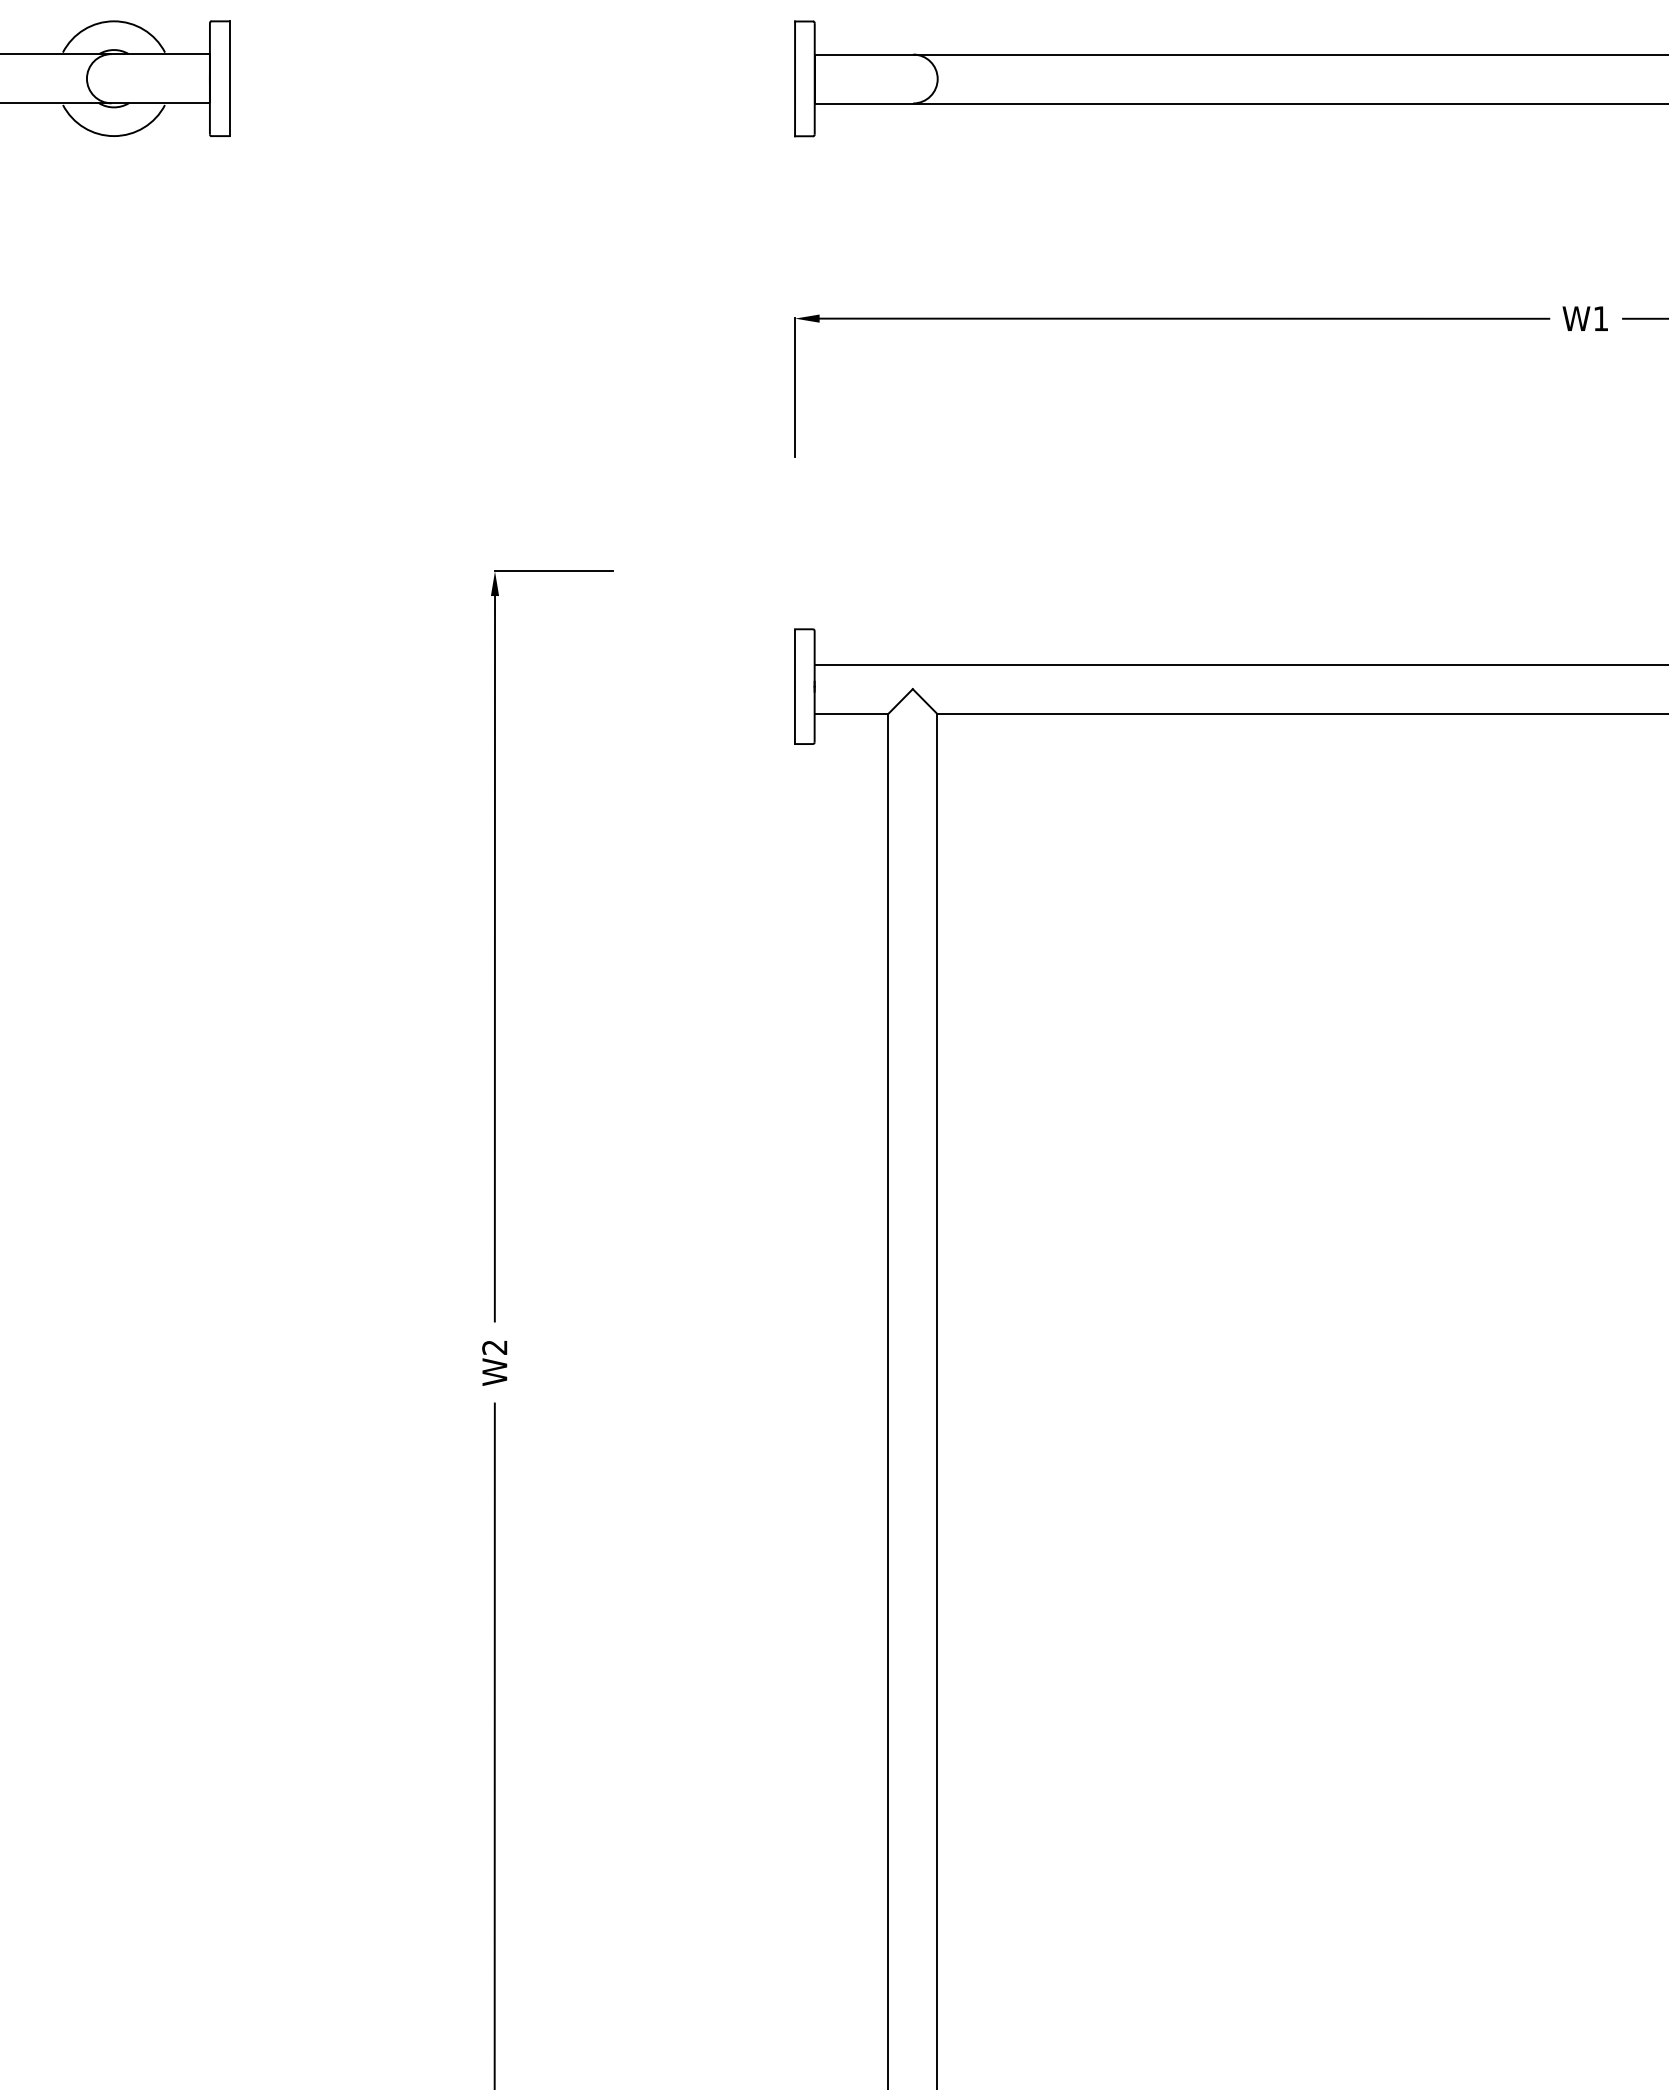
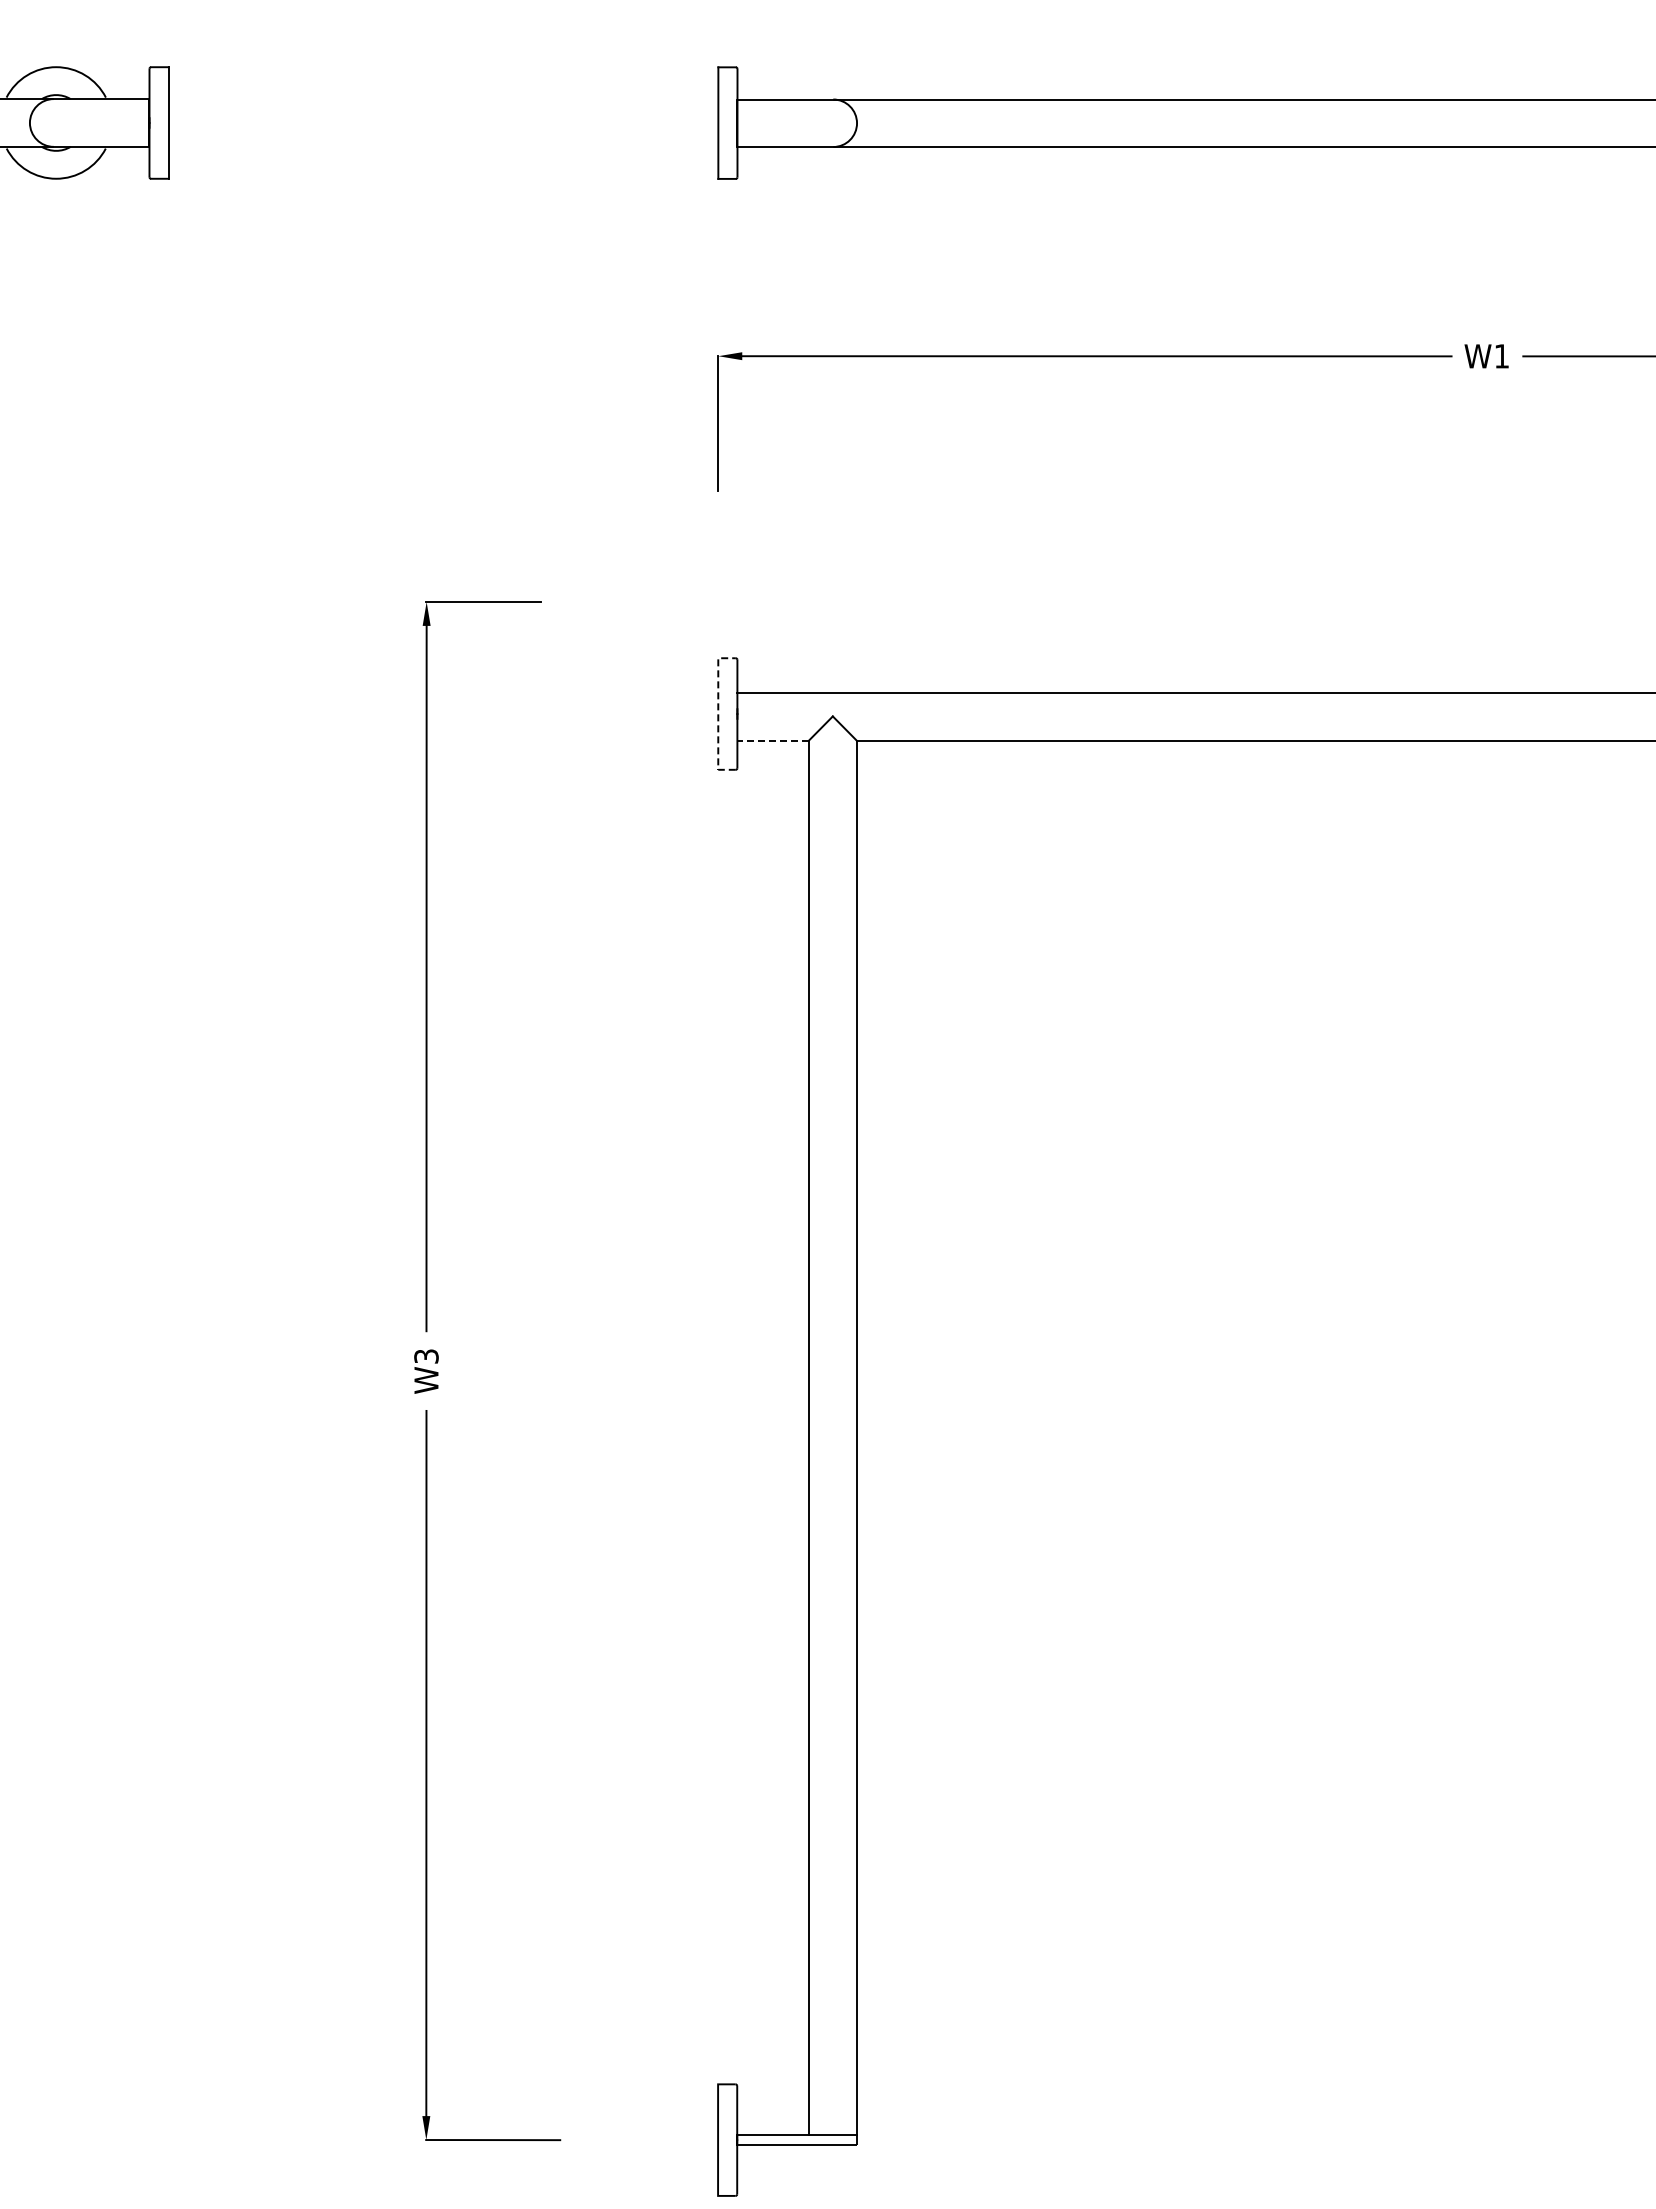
line: (795, 687) -> (718, 714), solid -> dashed
line: (851, 713) -> (773, 740), solid -> dashed
text: (494, 1347) -> (426, 1356), W2 -> W3

